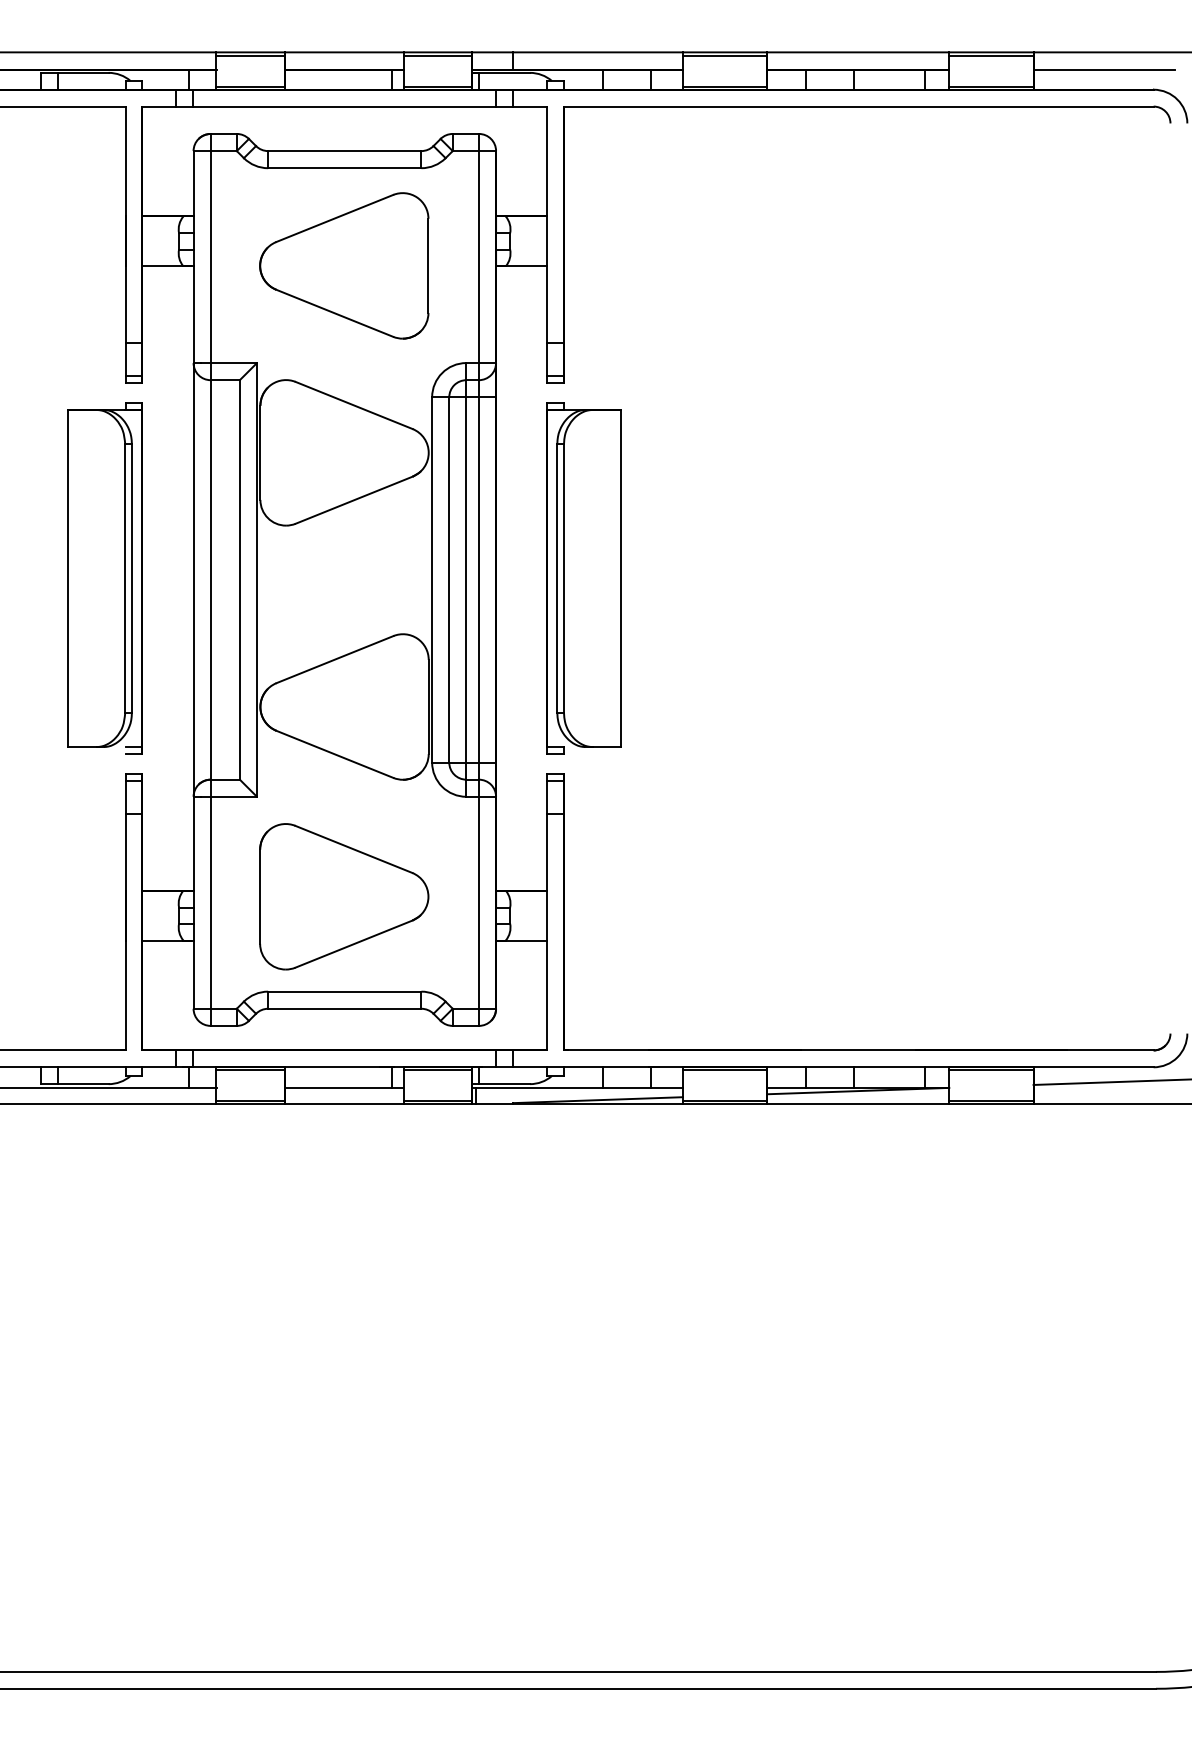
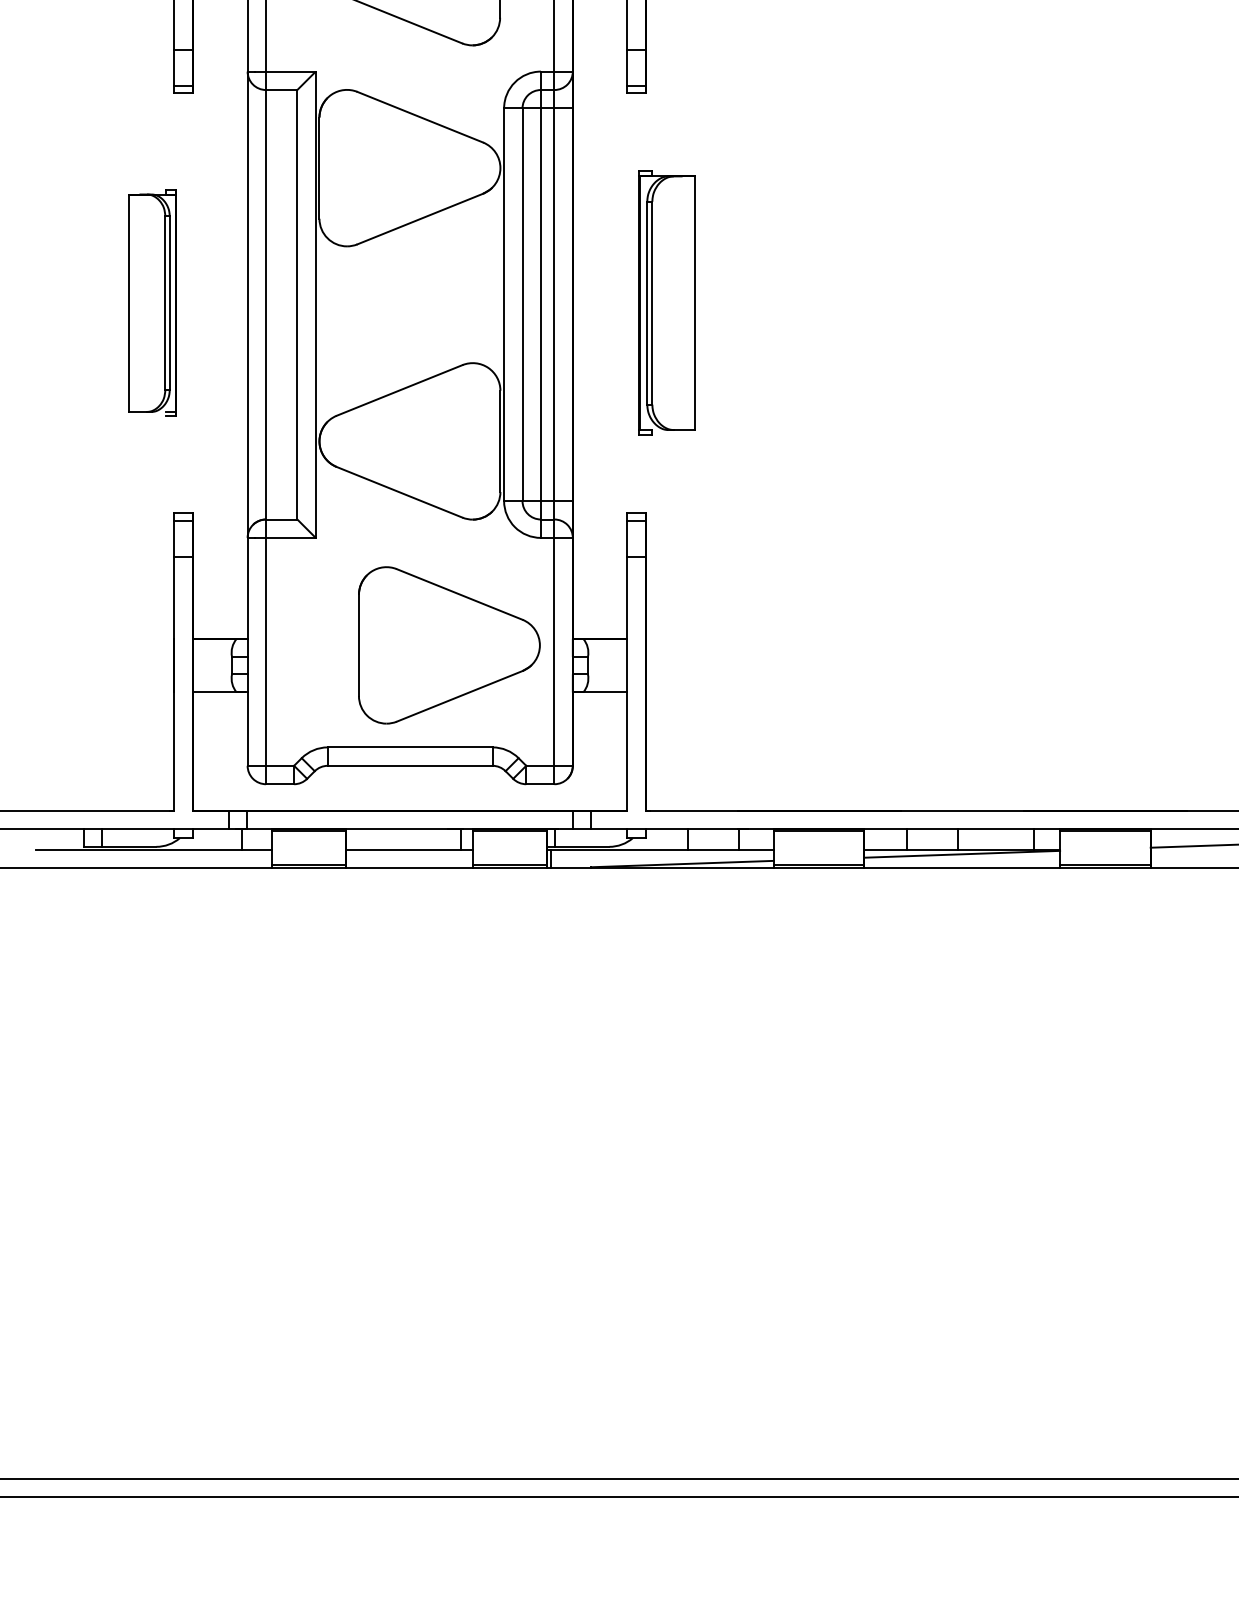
part: (104, 578) -> (151, 303), size x0.6
part: (583, 578) -> (666, 303), size x0.7
part: (344, 896) -> (449, 645), moved

